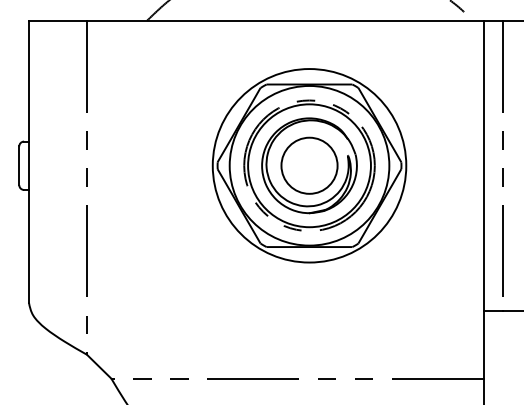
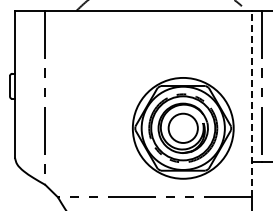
part: (309, 166) -> (183, 128), moved
line: (484, 198) -> (252, 103), solid -> dashed

